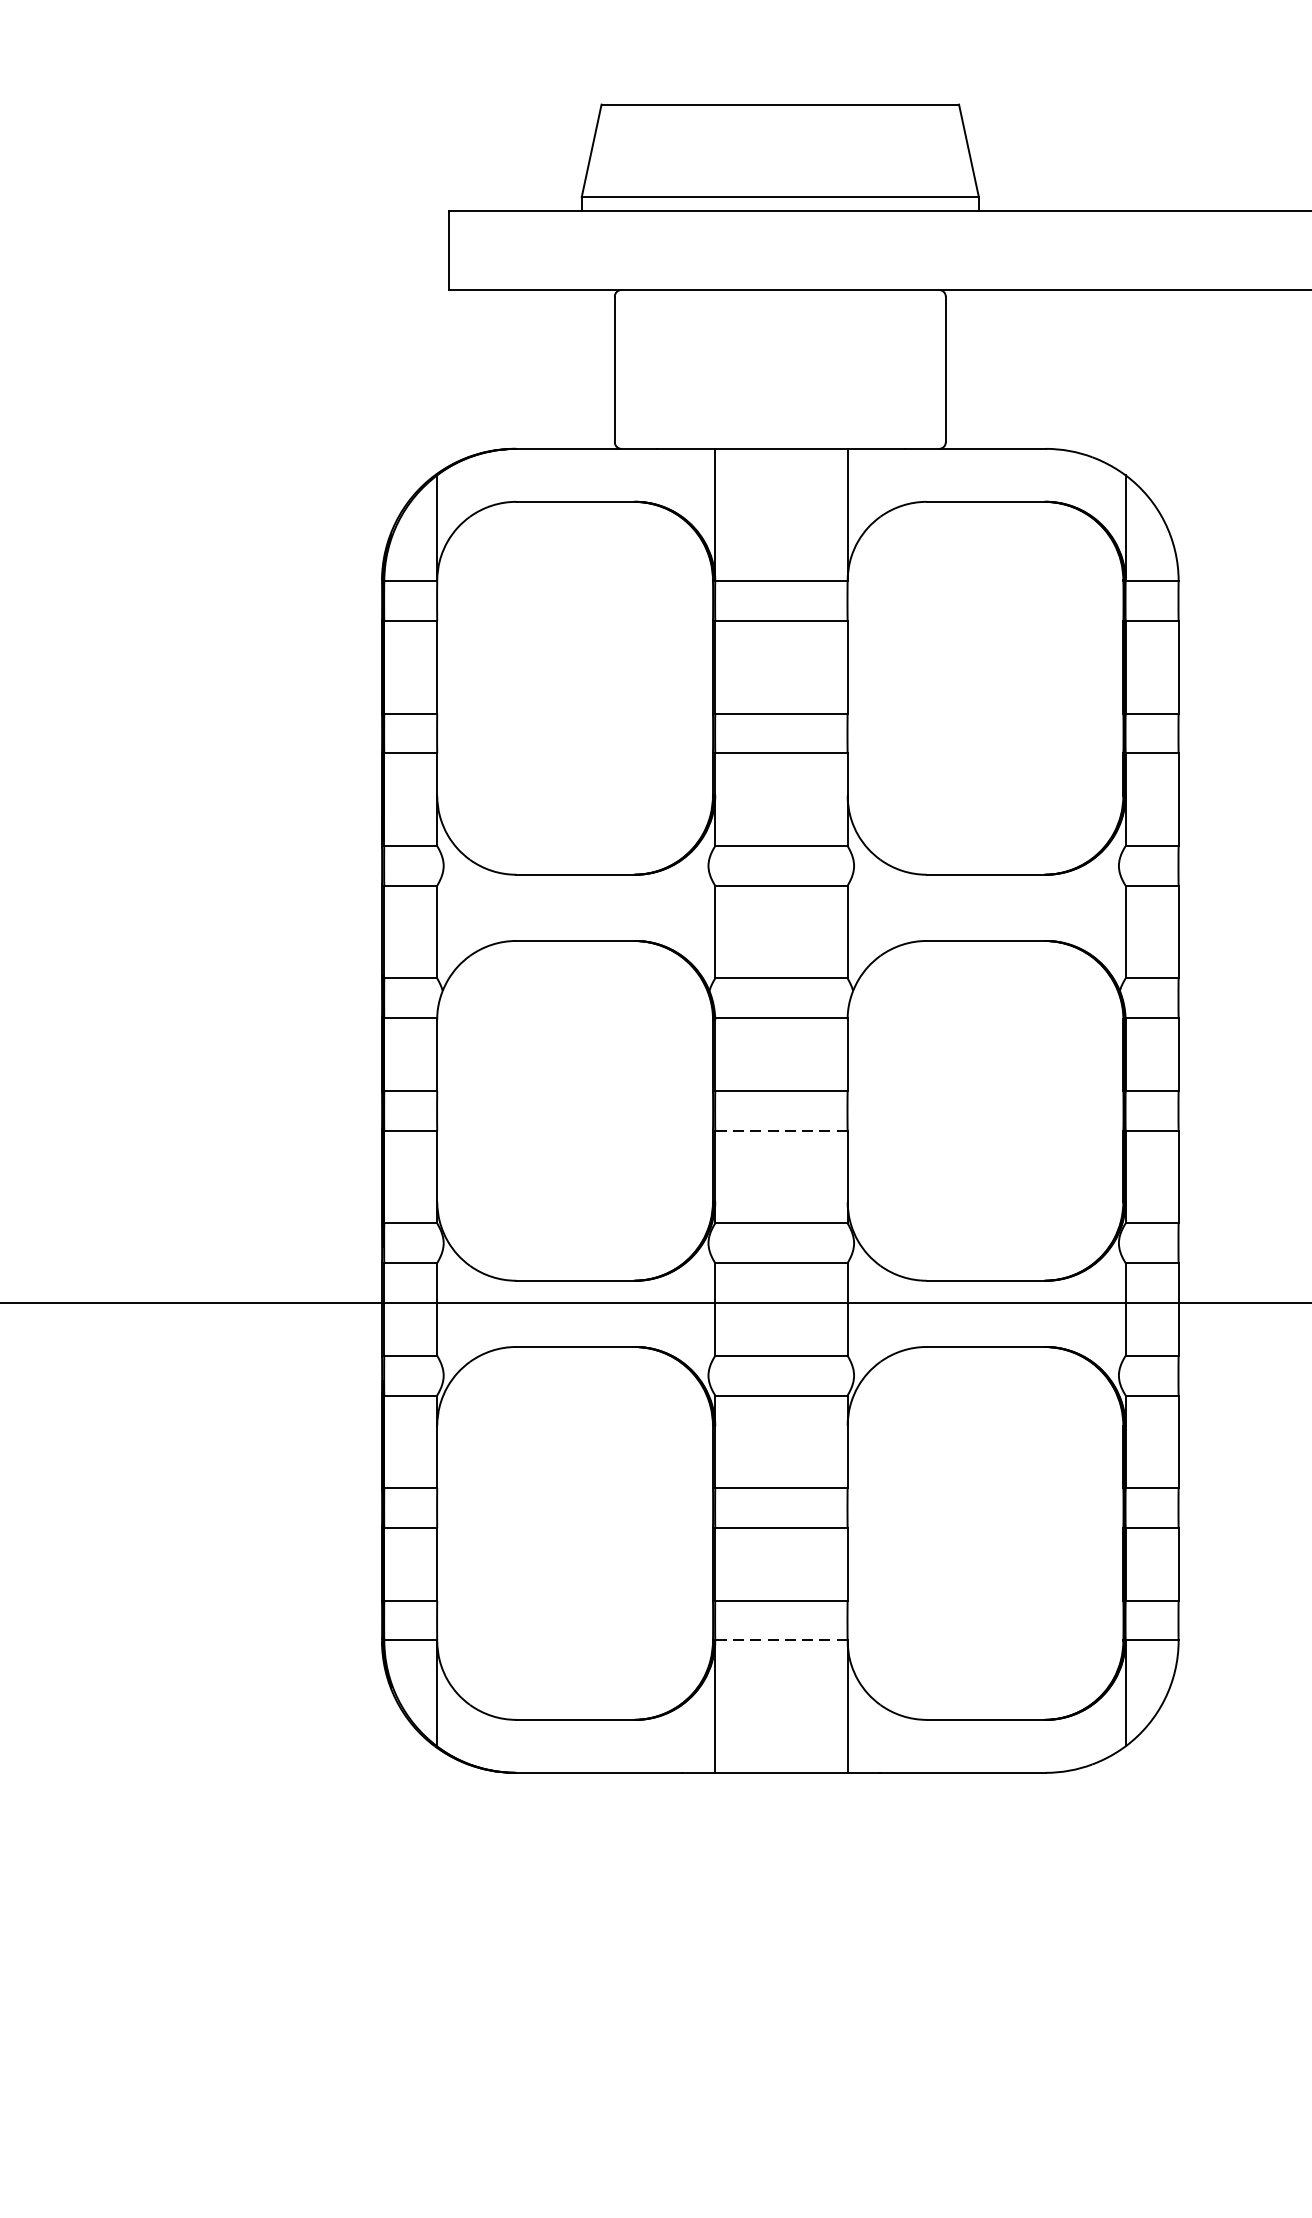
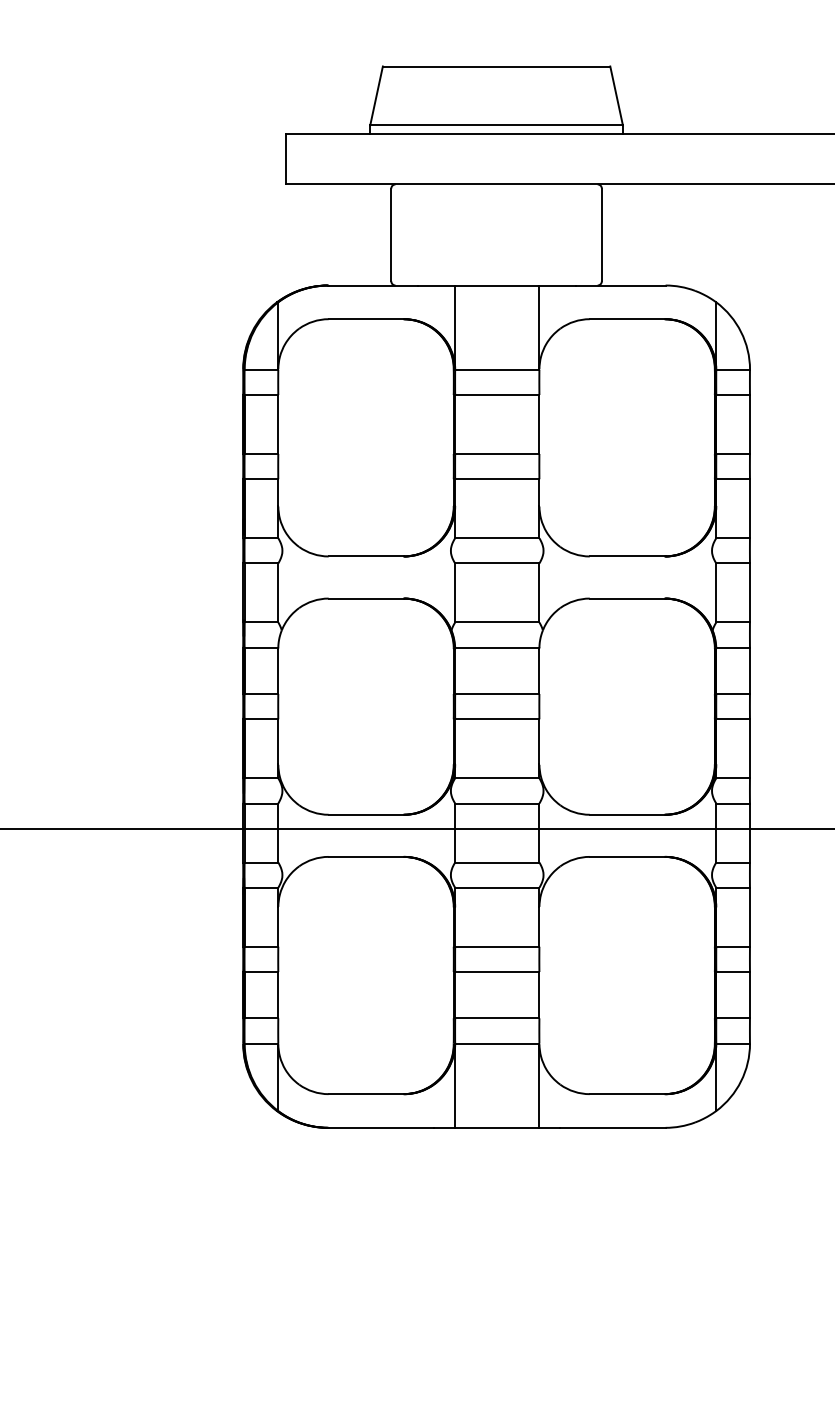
line: (780, 1131) -> (496, 719), dashed -> solid
line: (780, 1640) -> (496, 1043), dashed -> solid

